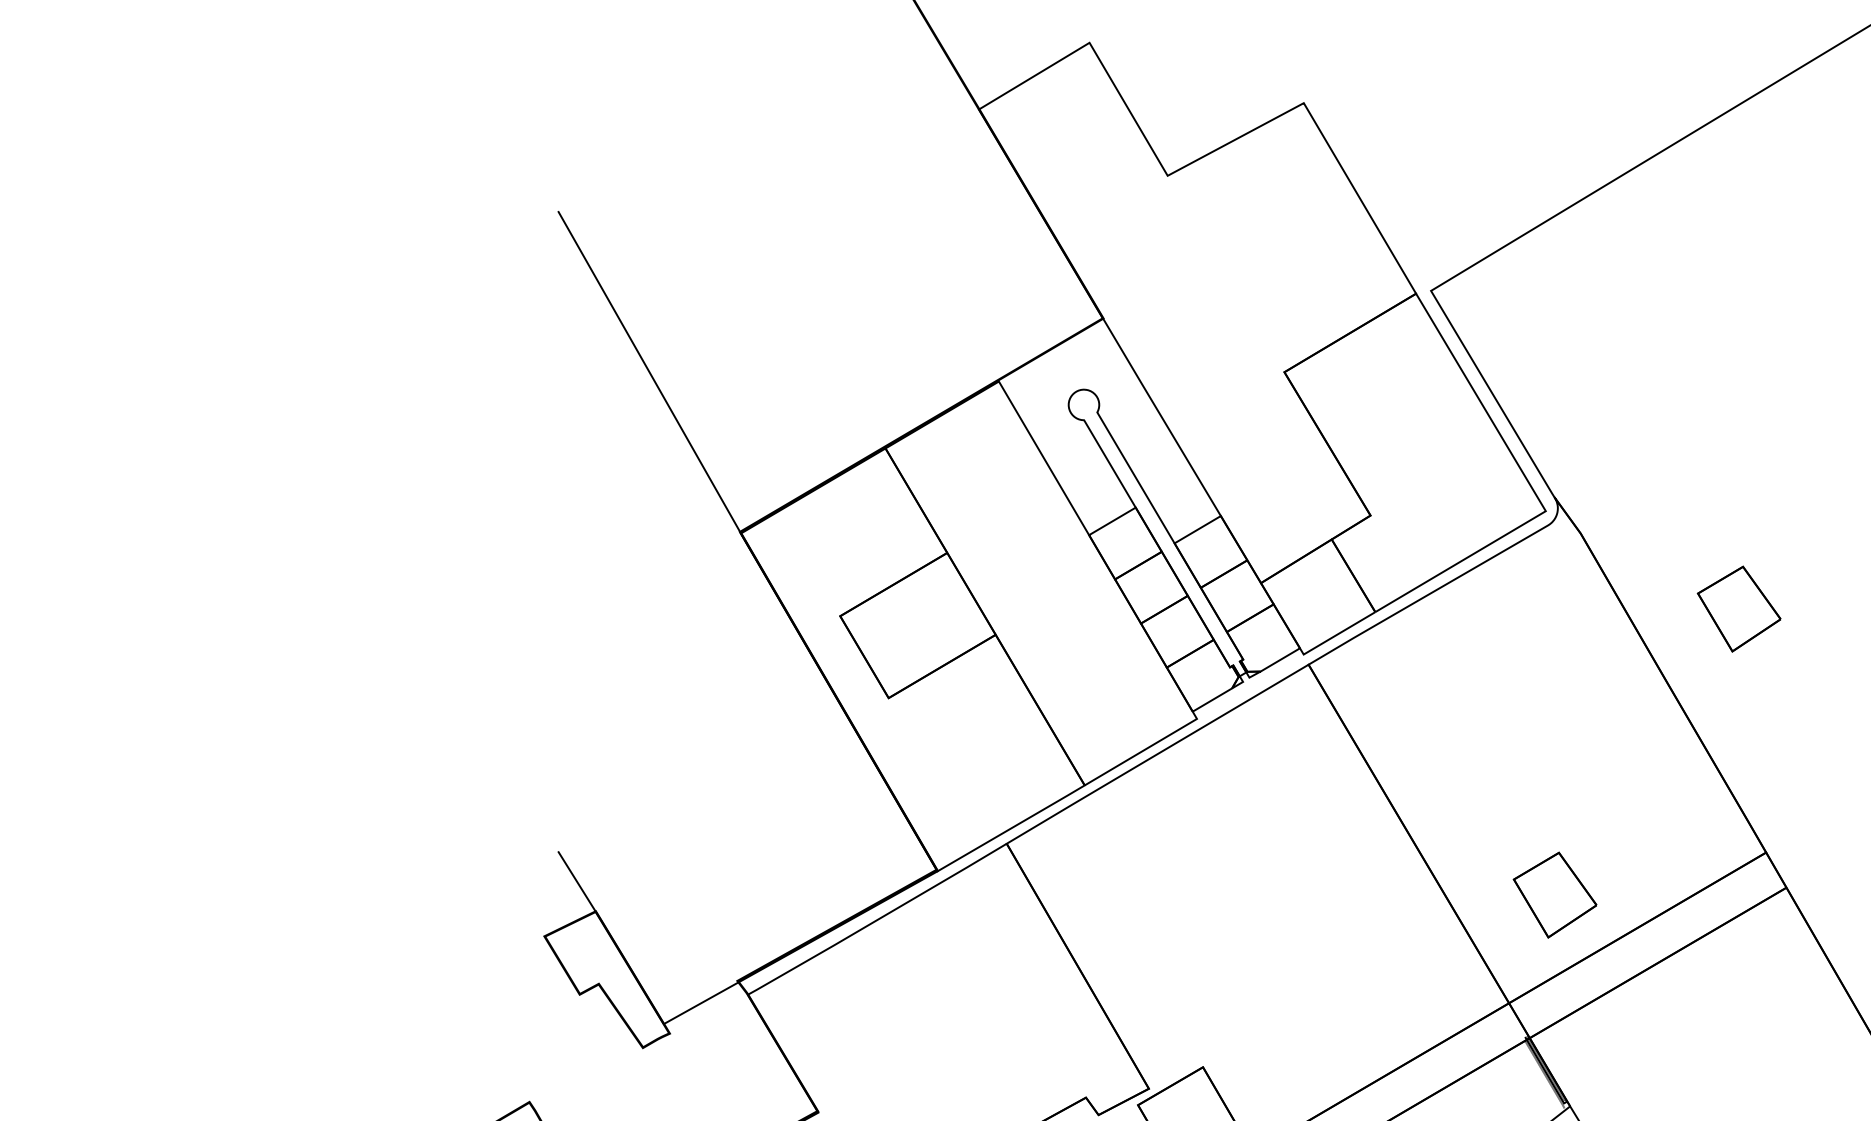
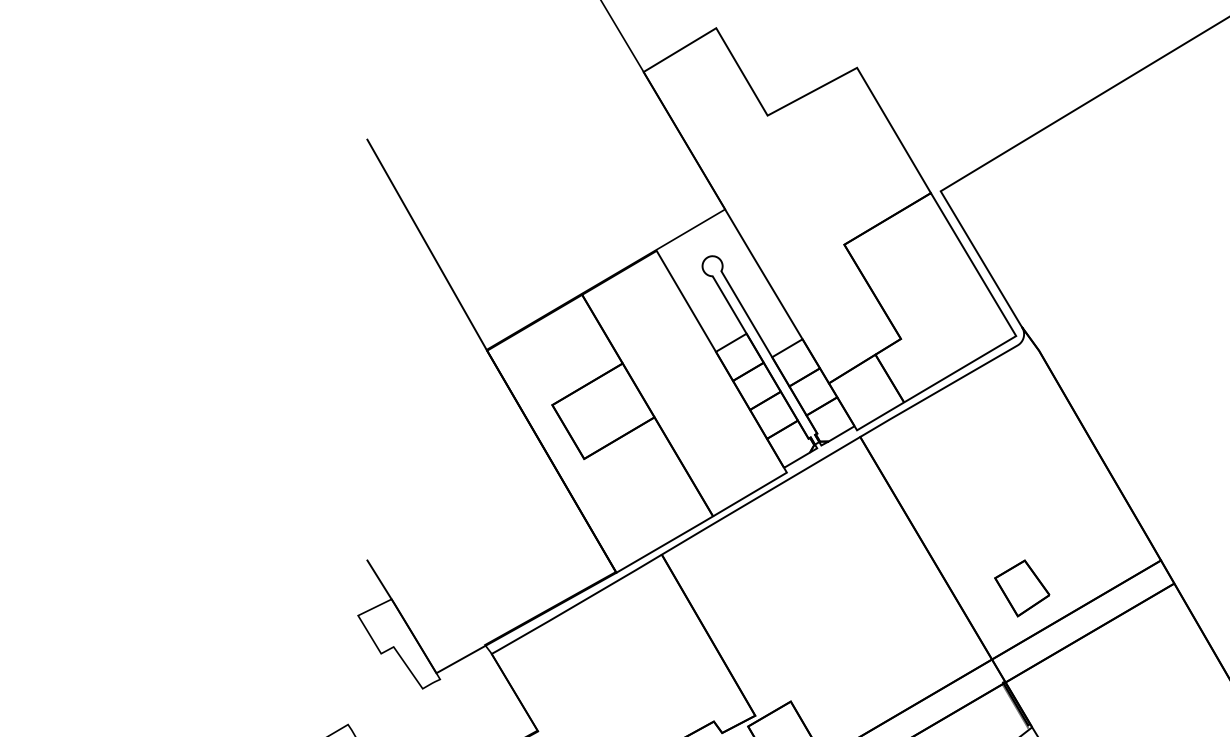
part: (1739, 609) -> (1143, 400), removed

